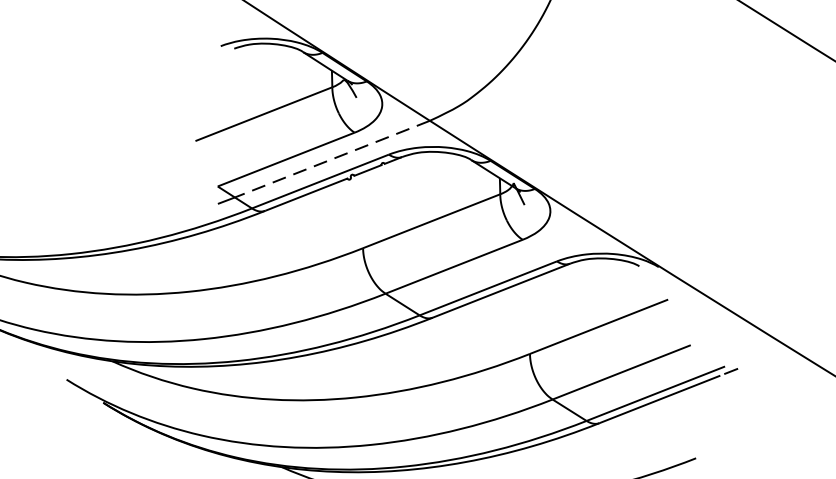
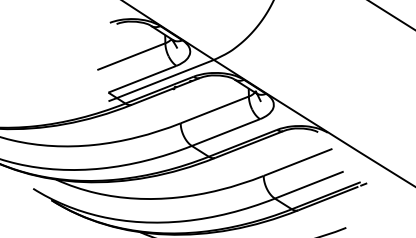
line: (330, 160) -> (164, 79), dashed -> solid

